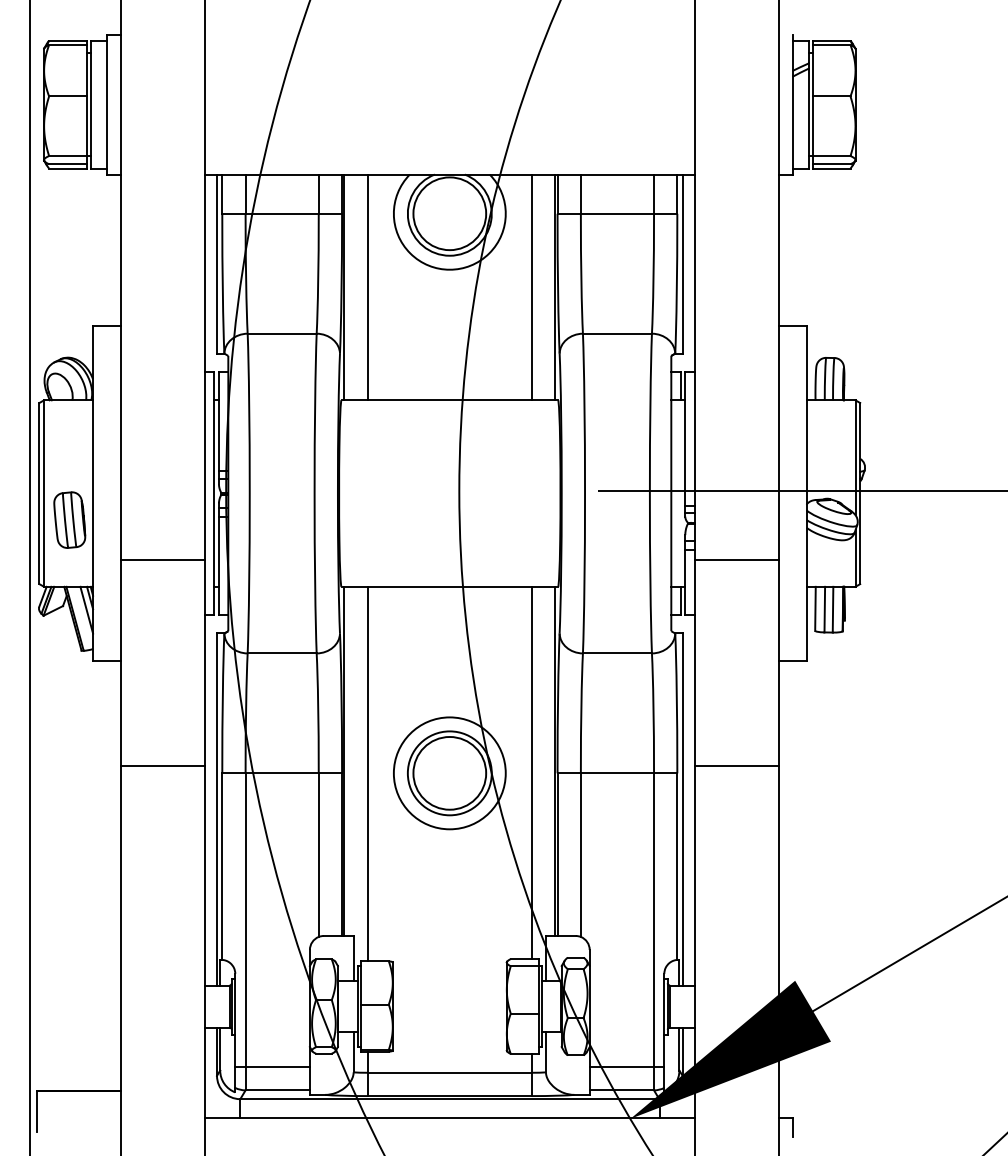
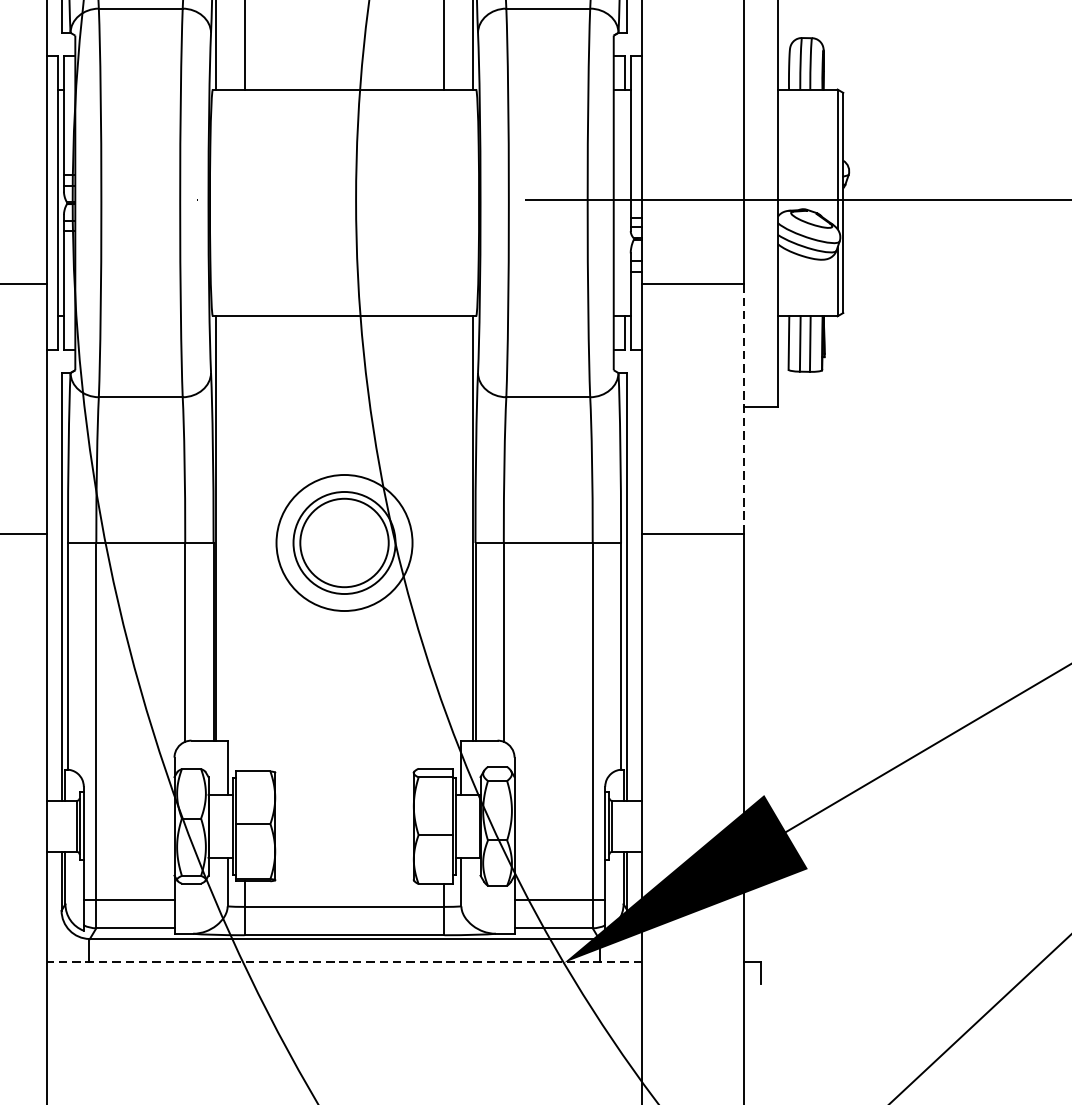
line: (778, 663) -> (744, 409), solid -> dashed
line: (532, 772) -> (445, 541), removed
line: (367, 773) -> (244, 543), removed
line: (449, 1117) -> (344, 961), solid -> dashed

